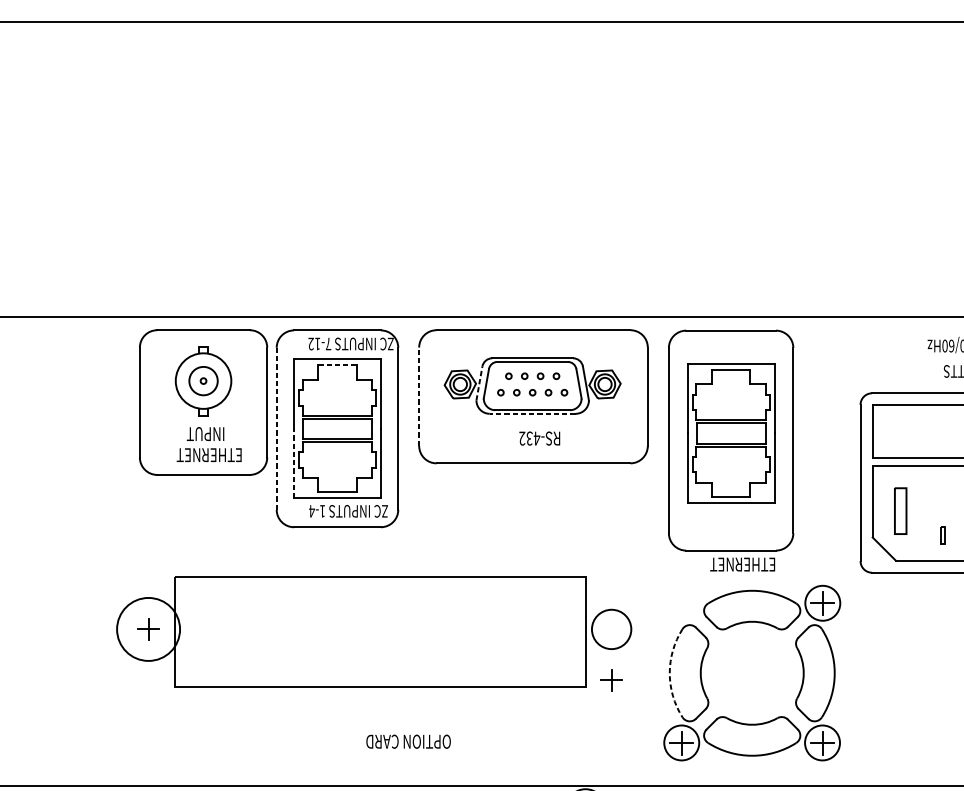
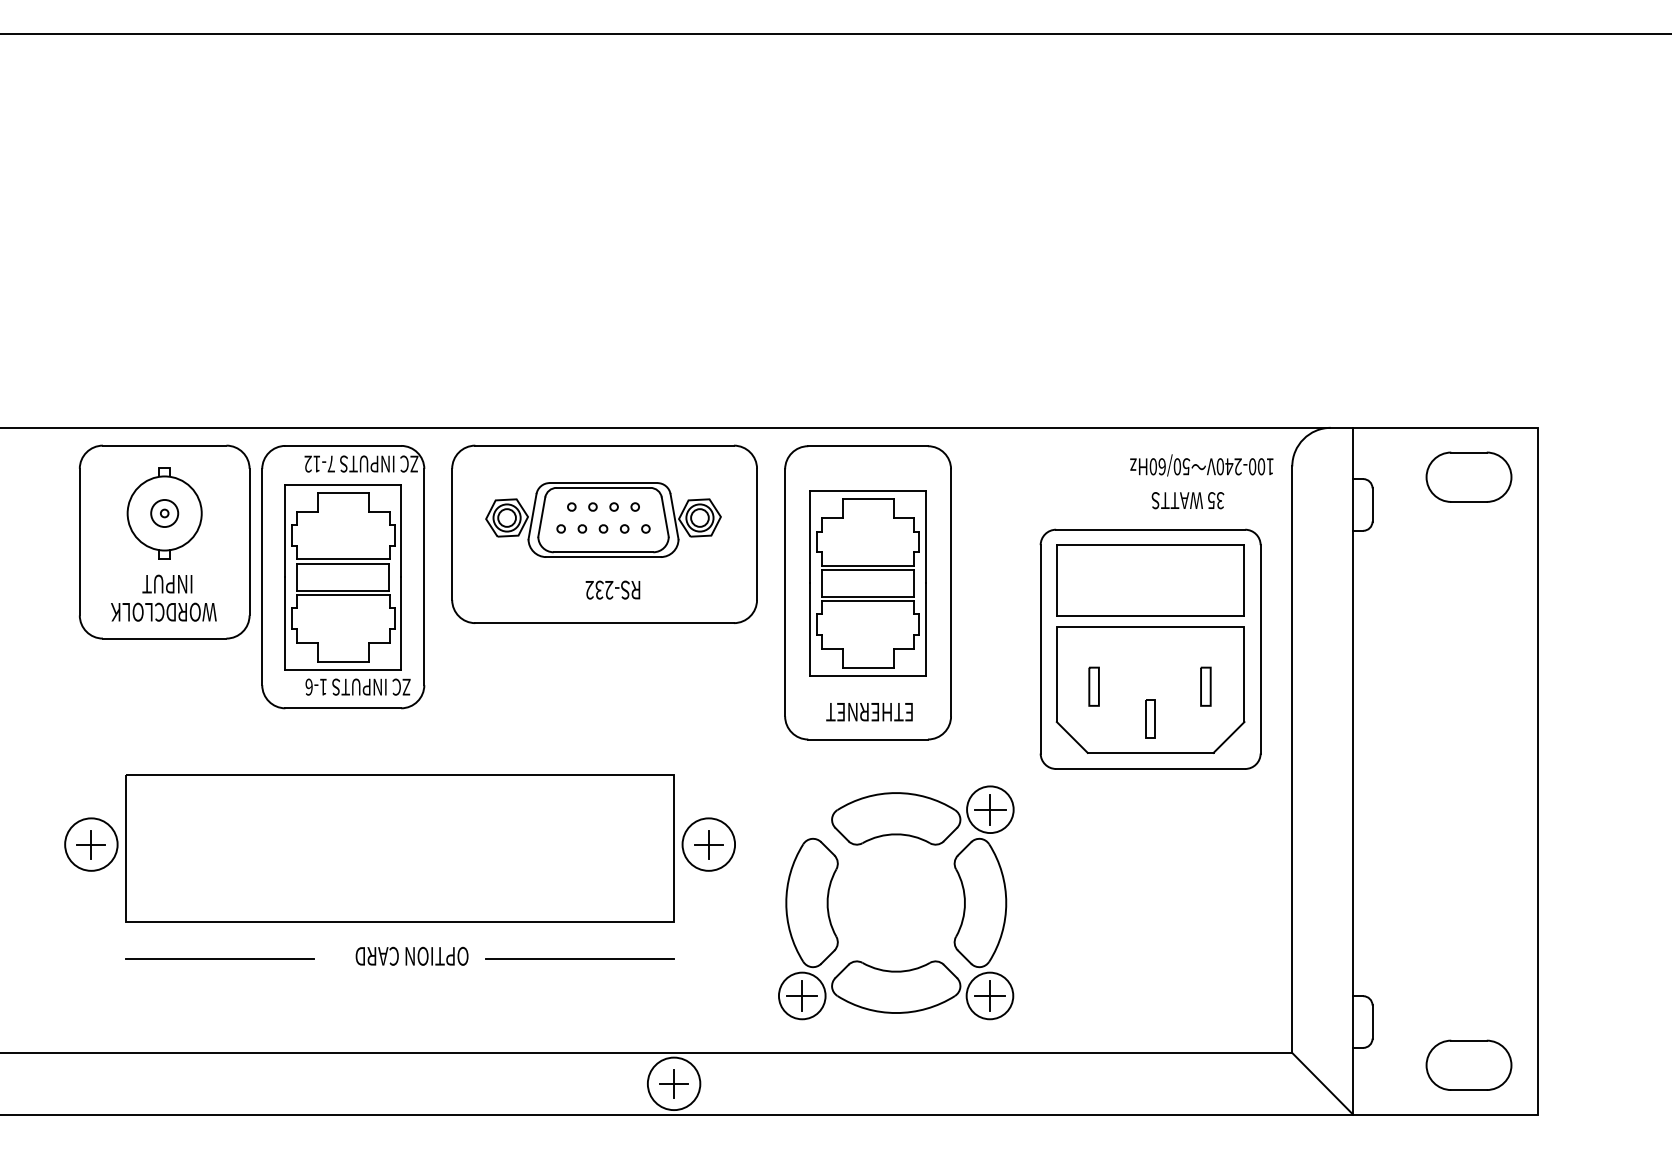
line: (336, 365) -> (342, 492), dashed -> solid
circle: (203, 381) -> (164, 513), size x0.71
line: (479, 383) -> (532, 516), dashed -> solid
line: (419, 396) -> (452, 534), dashed -> solid
line: (532, 414) -> (603, 557), dashed -> solid
line: (276, 428) -> (262, 576), dashed -> solid
text: (537, 438) -> (609, 590), RS-432 -> RS-232
text: (202, 454) -> (163, 611), ETHERNET -> WORDCLOLK
line: (294, 462) -> (285, 622), dashed -> solid
text: (312, 510) -> (309, 686), 1-4 -> 1-6
part: (900, 510) -> (1093, 686), size x0.62
part: (942, 534) -> (1150, 718), size x1.67
text: (742, 564) -> (869, 712), moved
circle: (148, 629) -> (91, 844), size x0.62
arc: (669, 673) -> (786, 903), dashed -> solid
part: (611, 680) -> (708, 844), moved
line: (245, 715) -> (220, 959), added
line: (514, 715) -> (579, 959), added
text: (408, 741) -> (411, 955), moved

